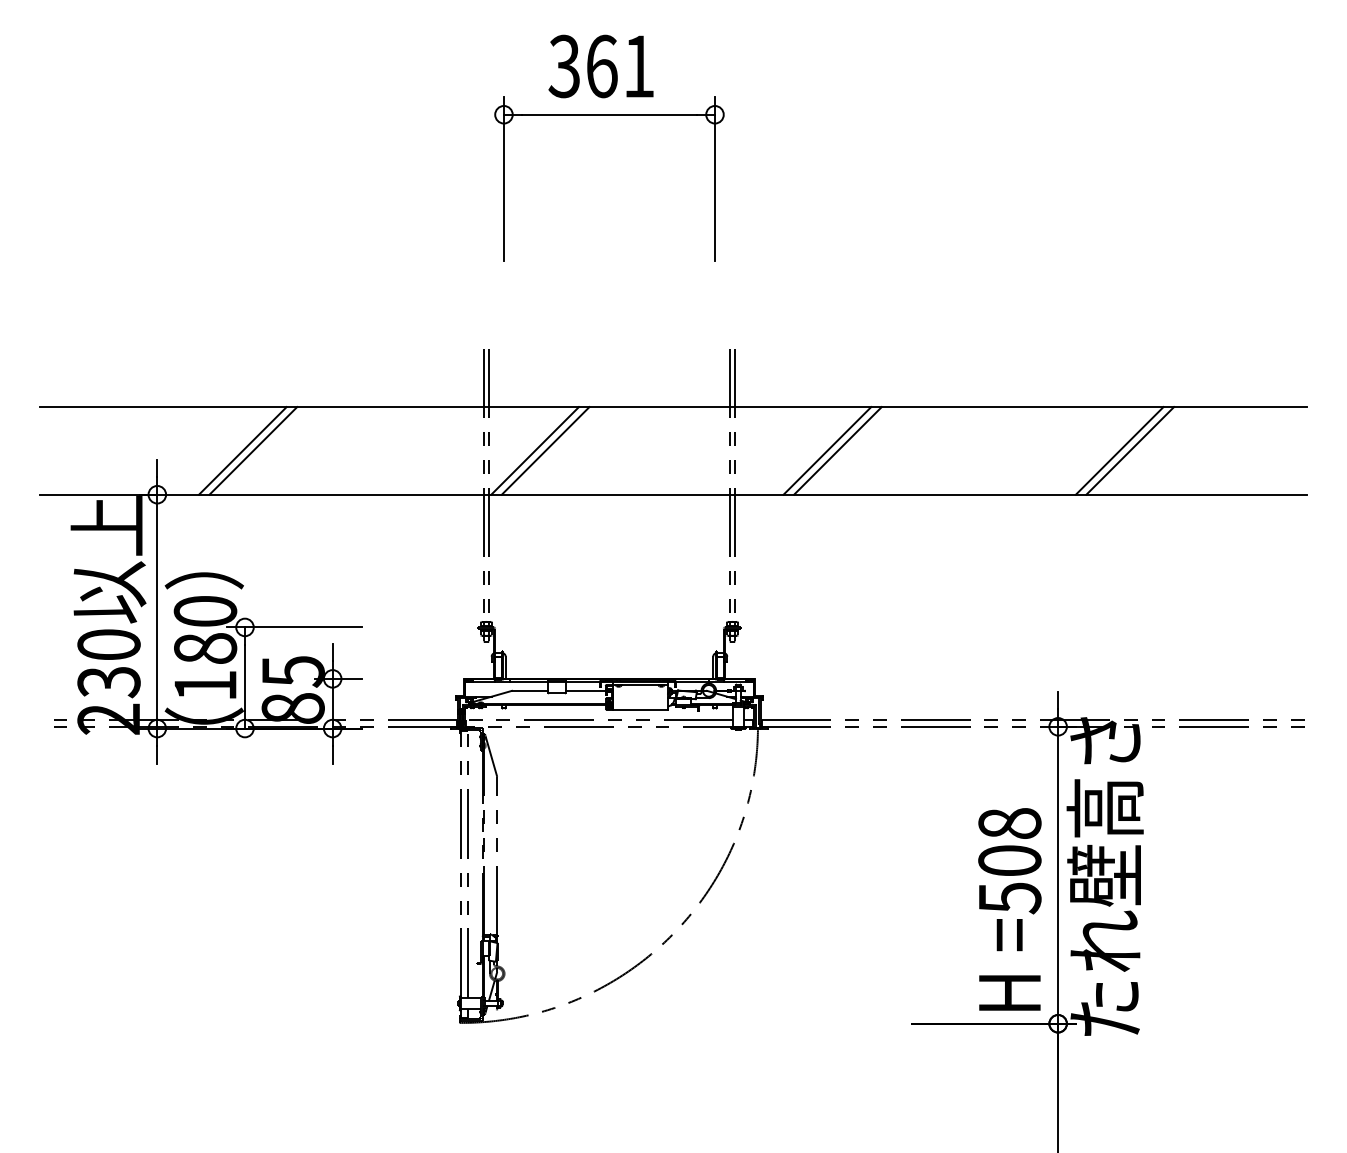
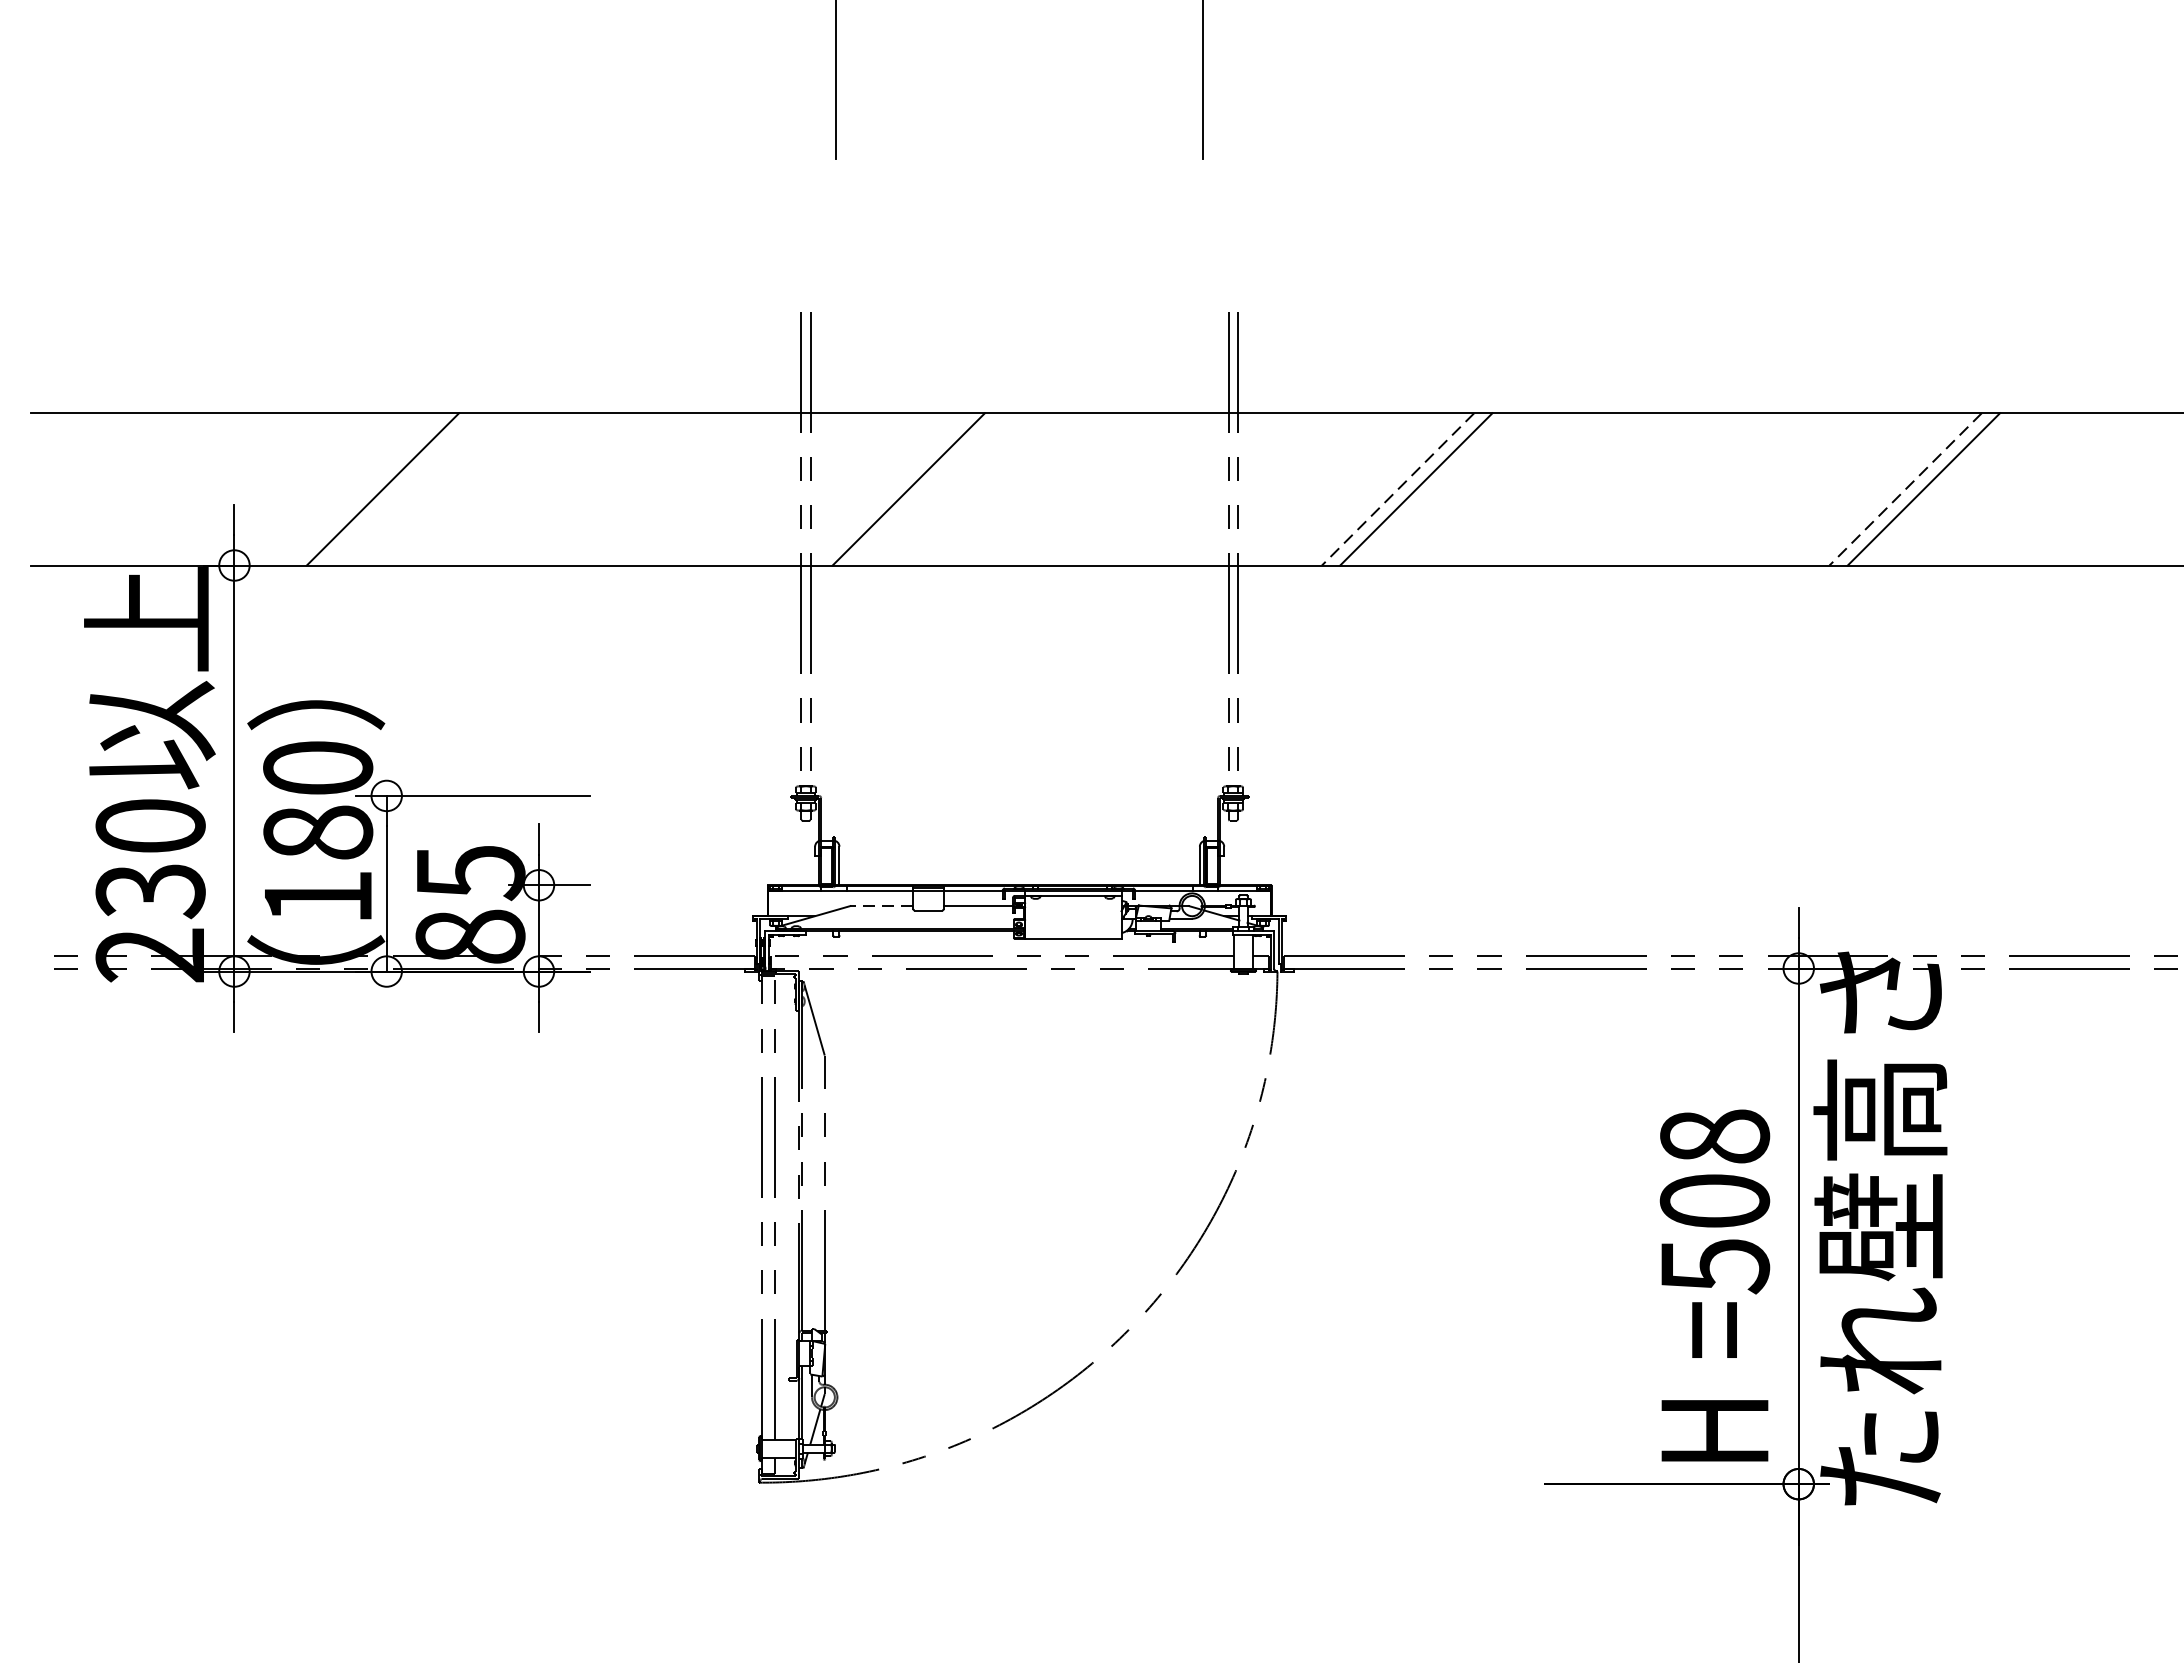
line: (253, 450) -> (401, 488), removed
line: (534, 450) -> (889, 488), removed
line: (827, 451) -> (1398, 490), solid -> dashed
line: (1119, 451) -> (1905, 490), solid -> dashed
line: (529, 690) -> (880, 905), solid -> dashed

